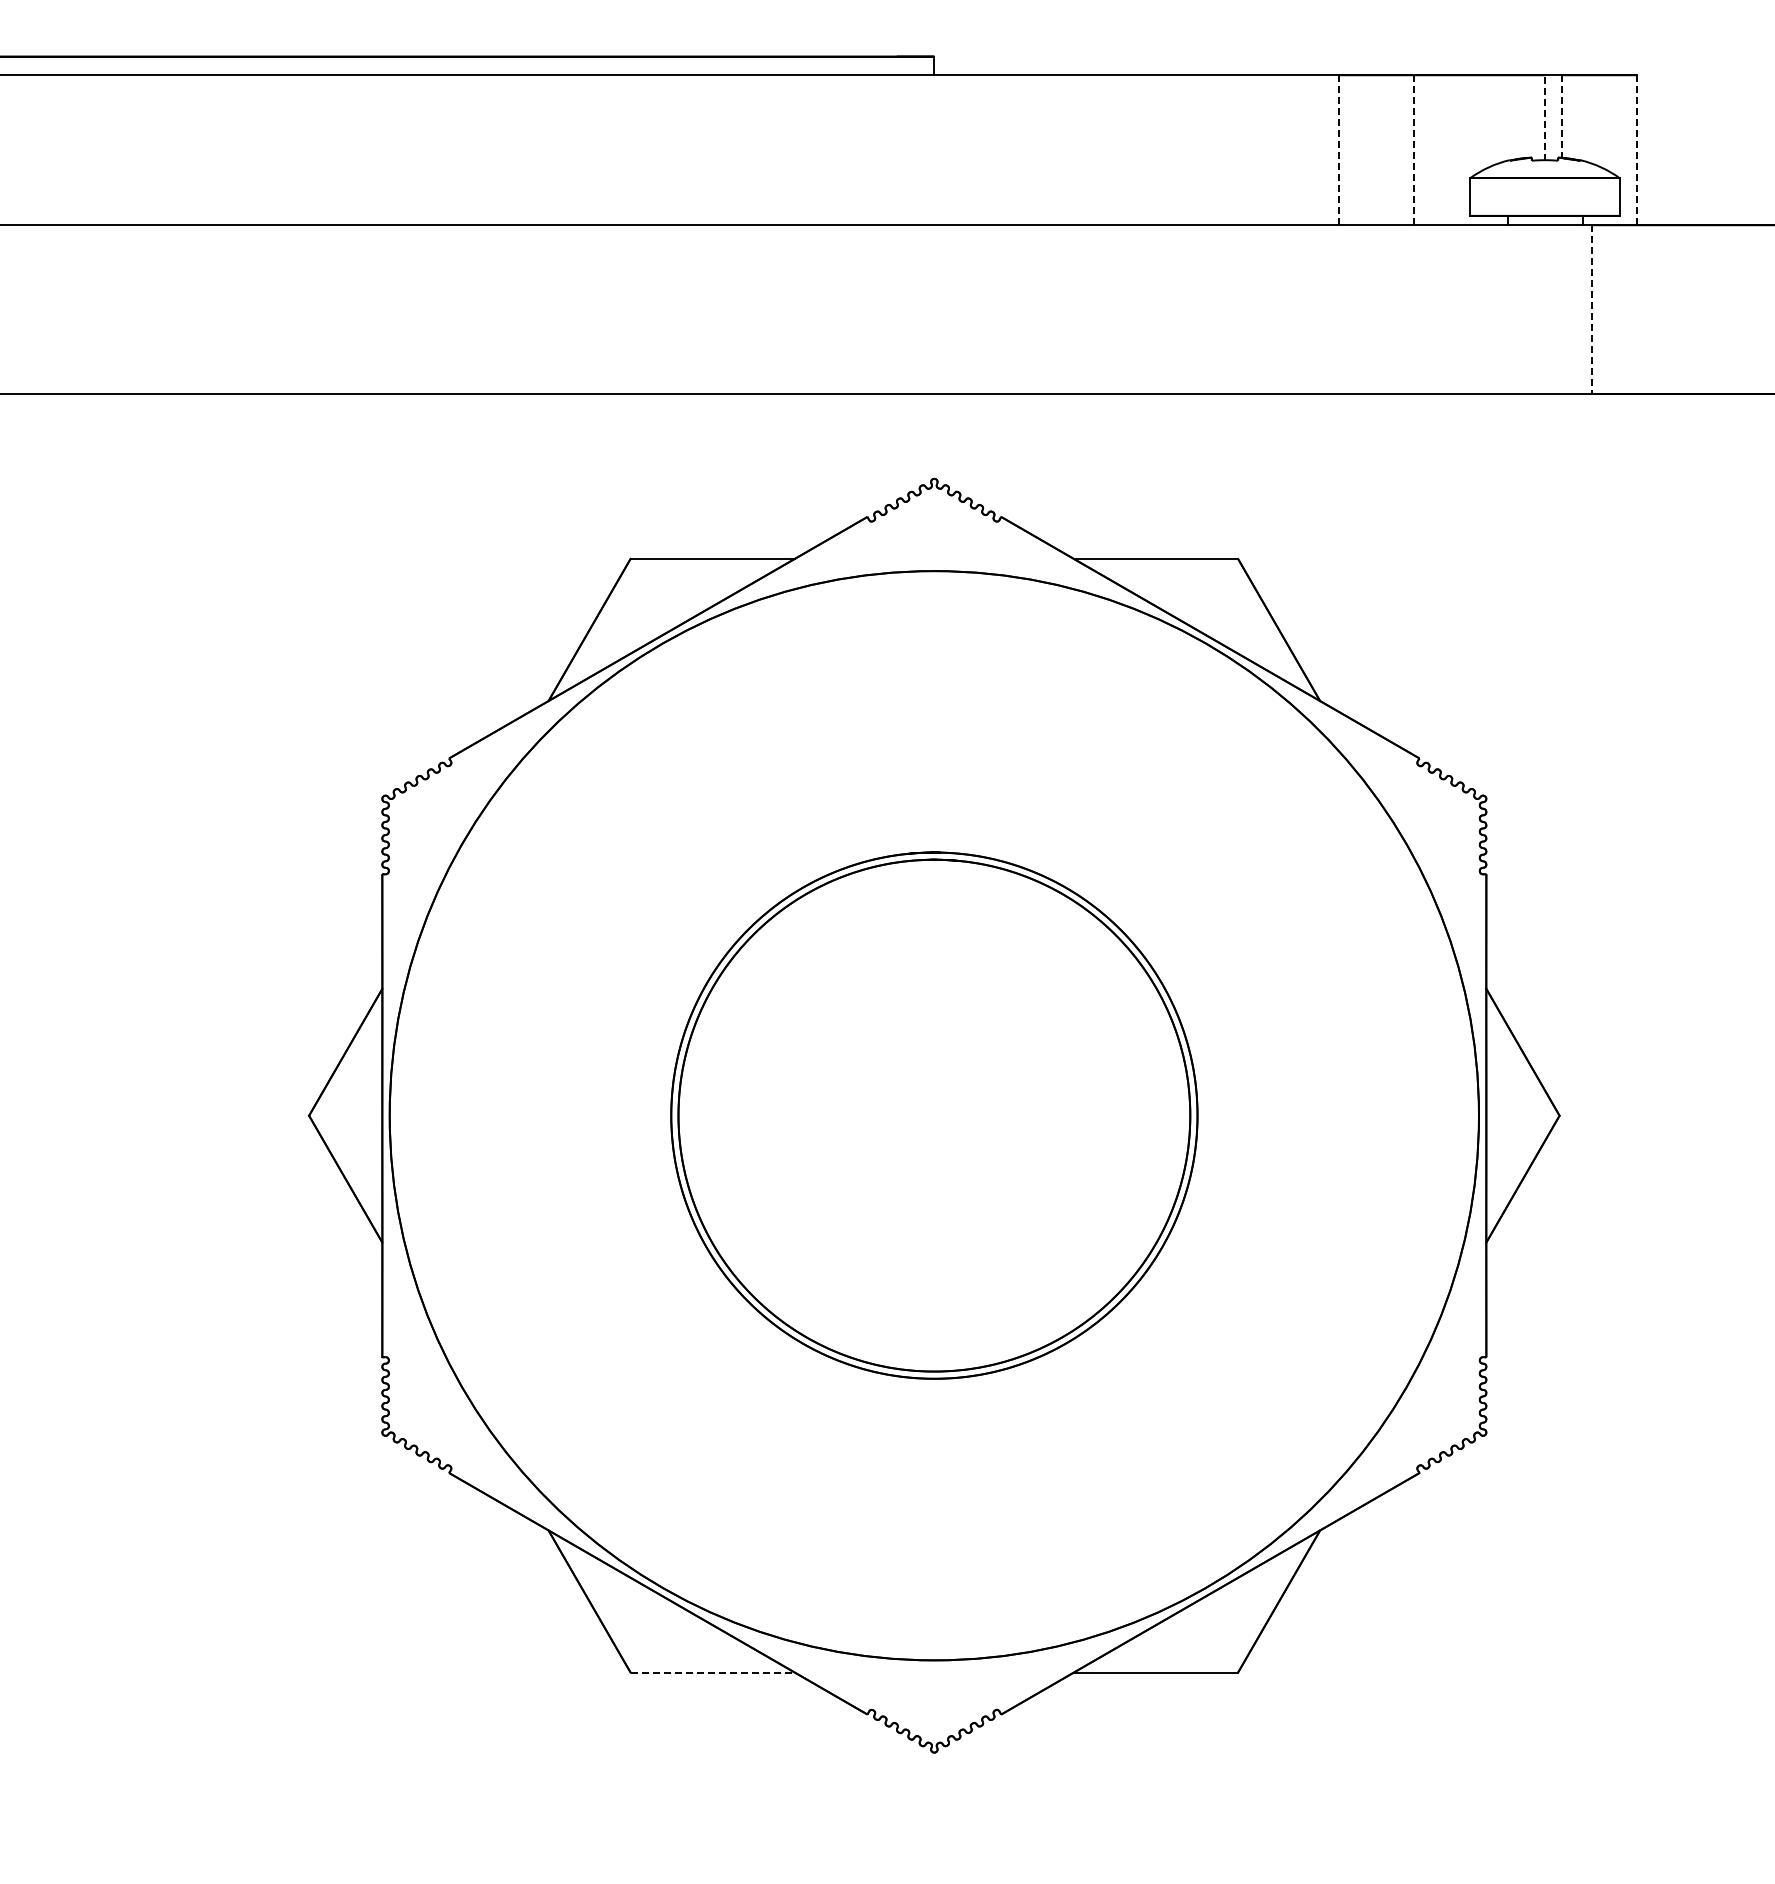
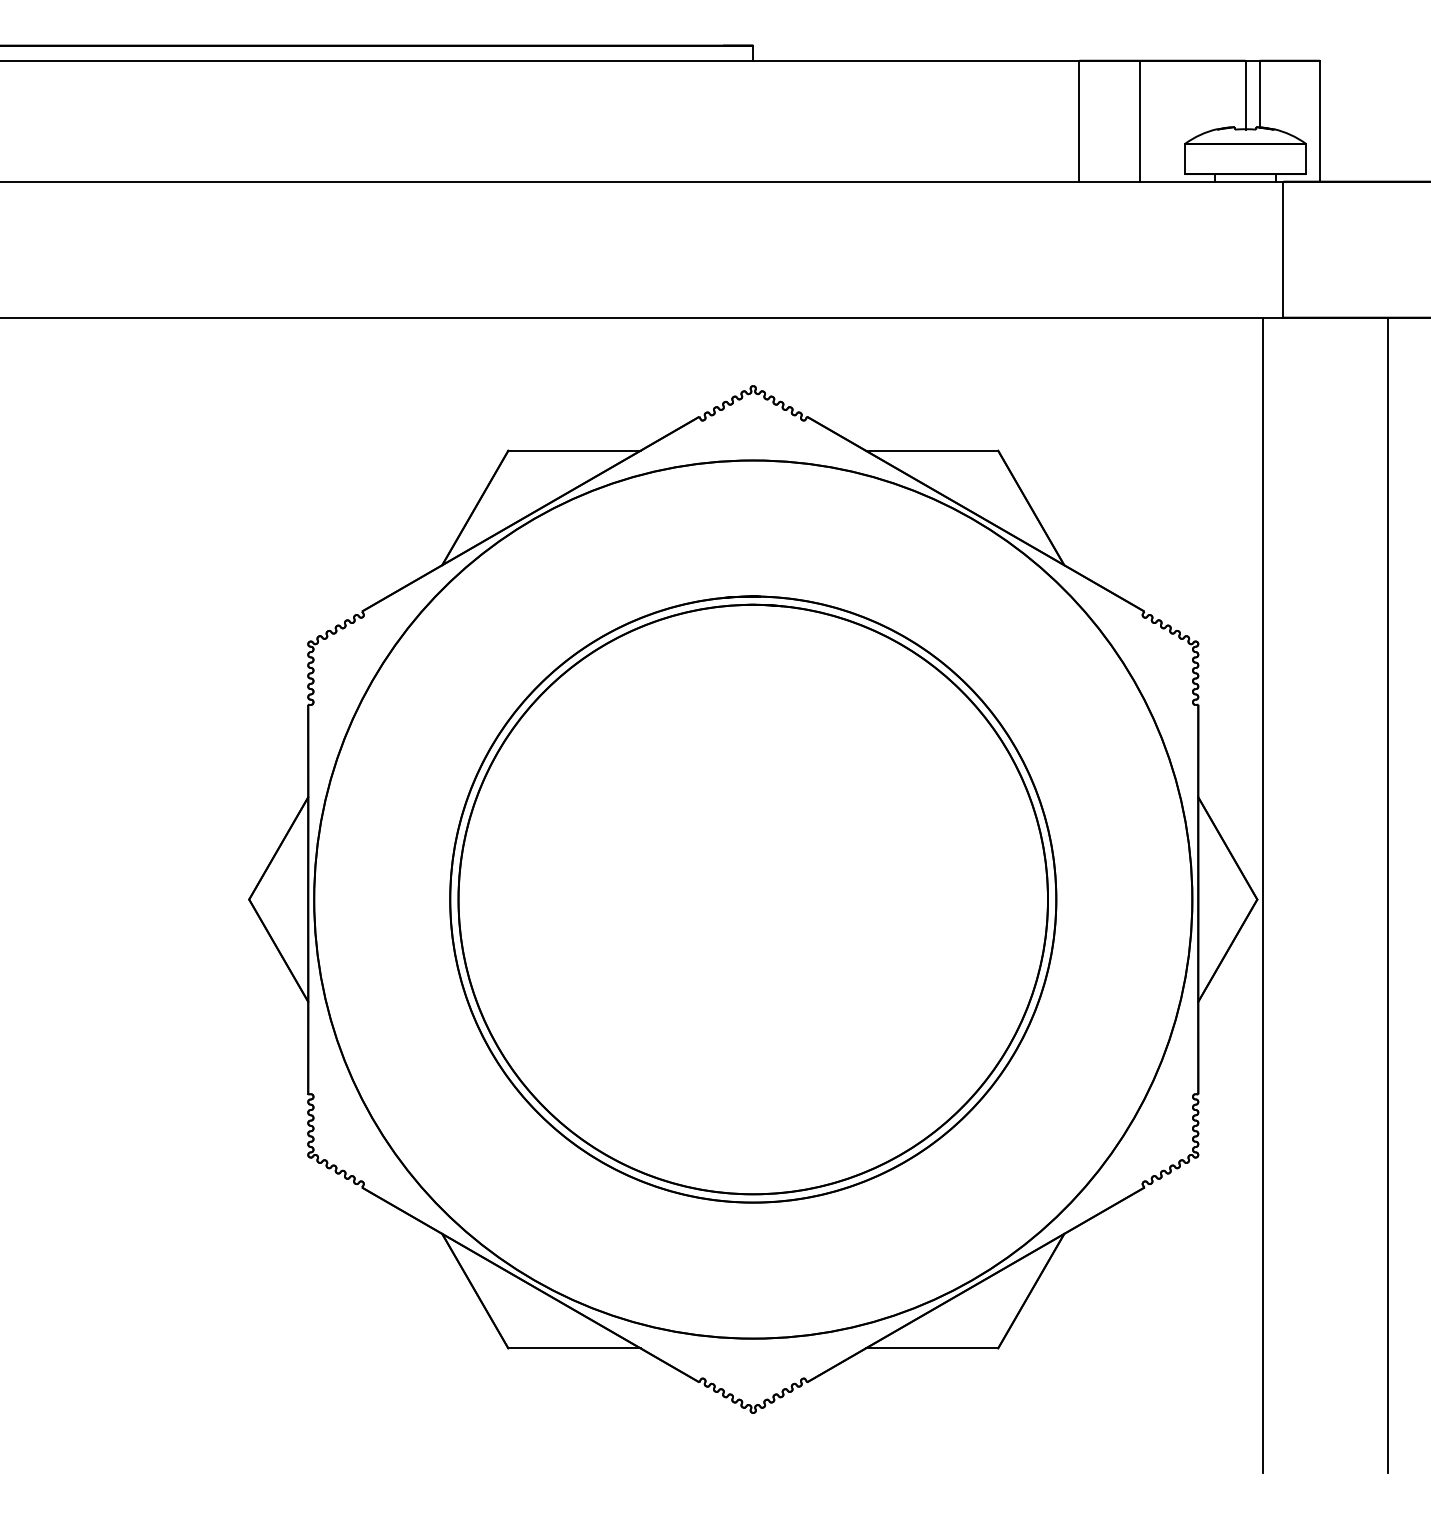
line: (1545, 117) -> (1245, 94), dashed -> solid
line: (1562, 117) -> (1259, 94), dashed -> solid
line: (1338, 150) -> (1079, 121), dashed -> solid
line: (1413, 150) -> (1139, 121), dashed -> solid
line: (1637, 150) -> (1320, 121), dashed -> solid
line: (1591, 310) -> (1283, 250), dashed -> solid
line: (1566, 1110) -> (1262, 895), added
line: (1721, 1110) -> (1387, 895), added
part: (934, 1115) -> (753, 899), size x1.43
line: (713, 1672) -> (575, 1348), dashed -> solid

